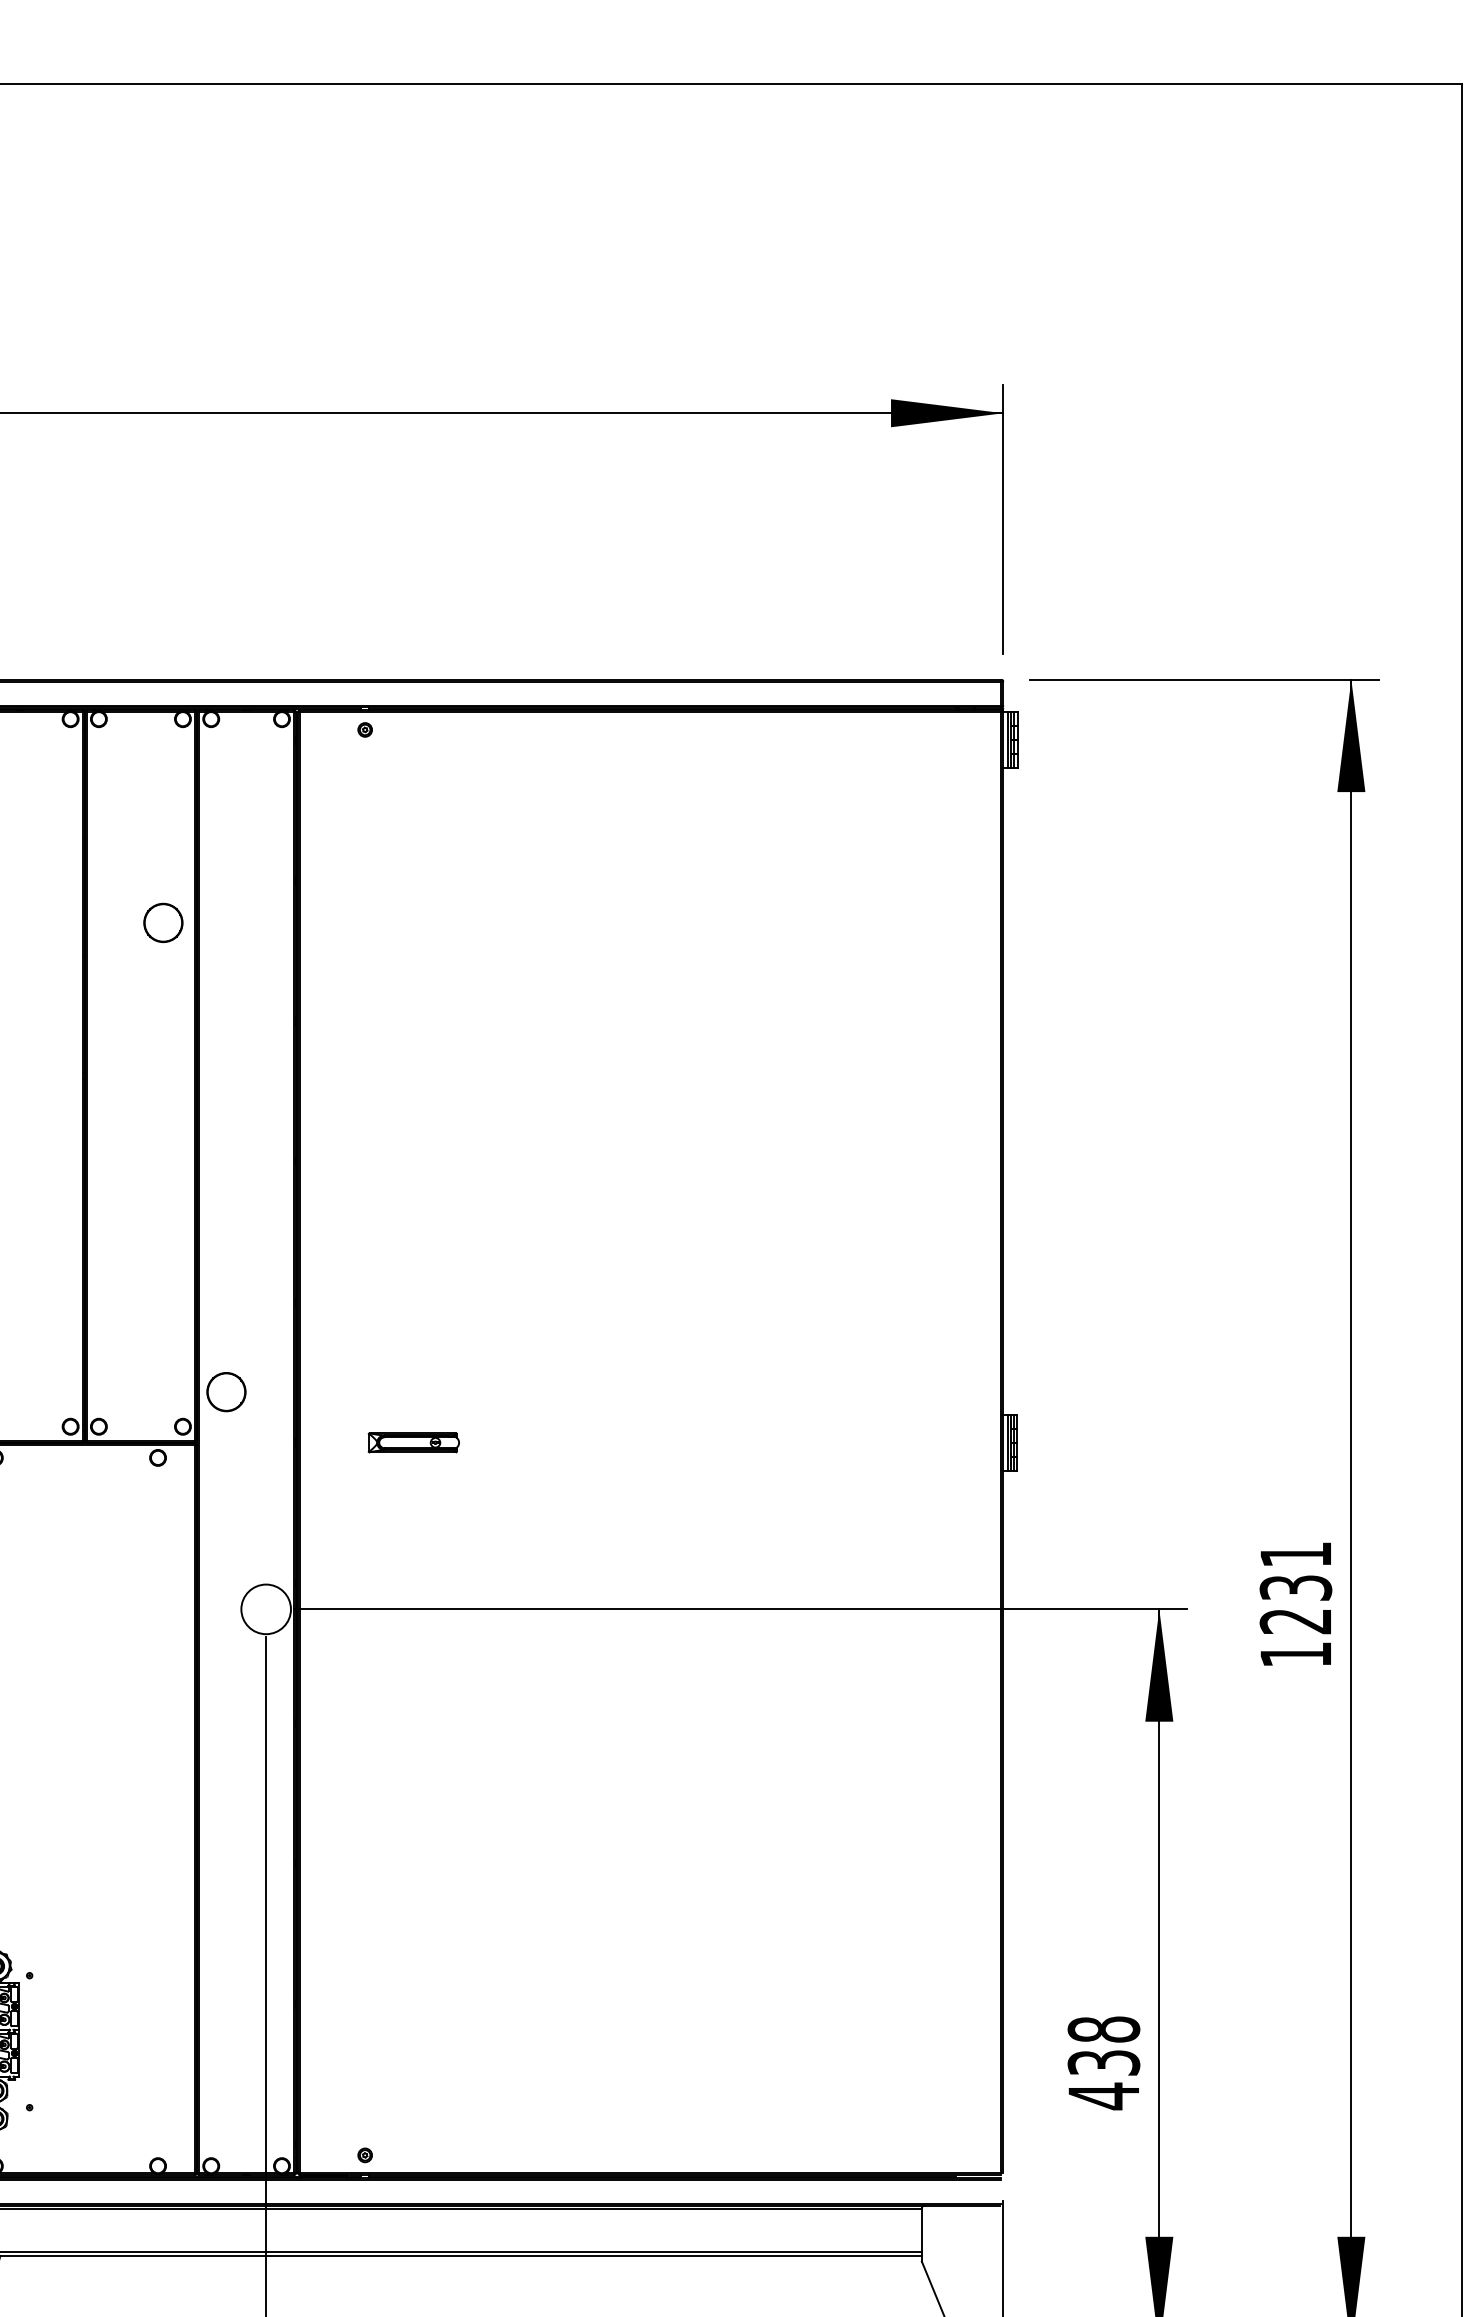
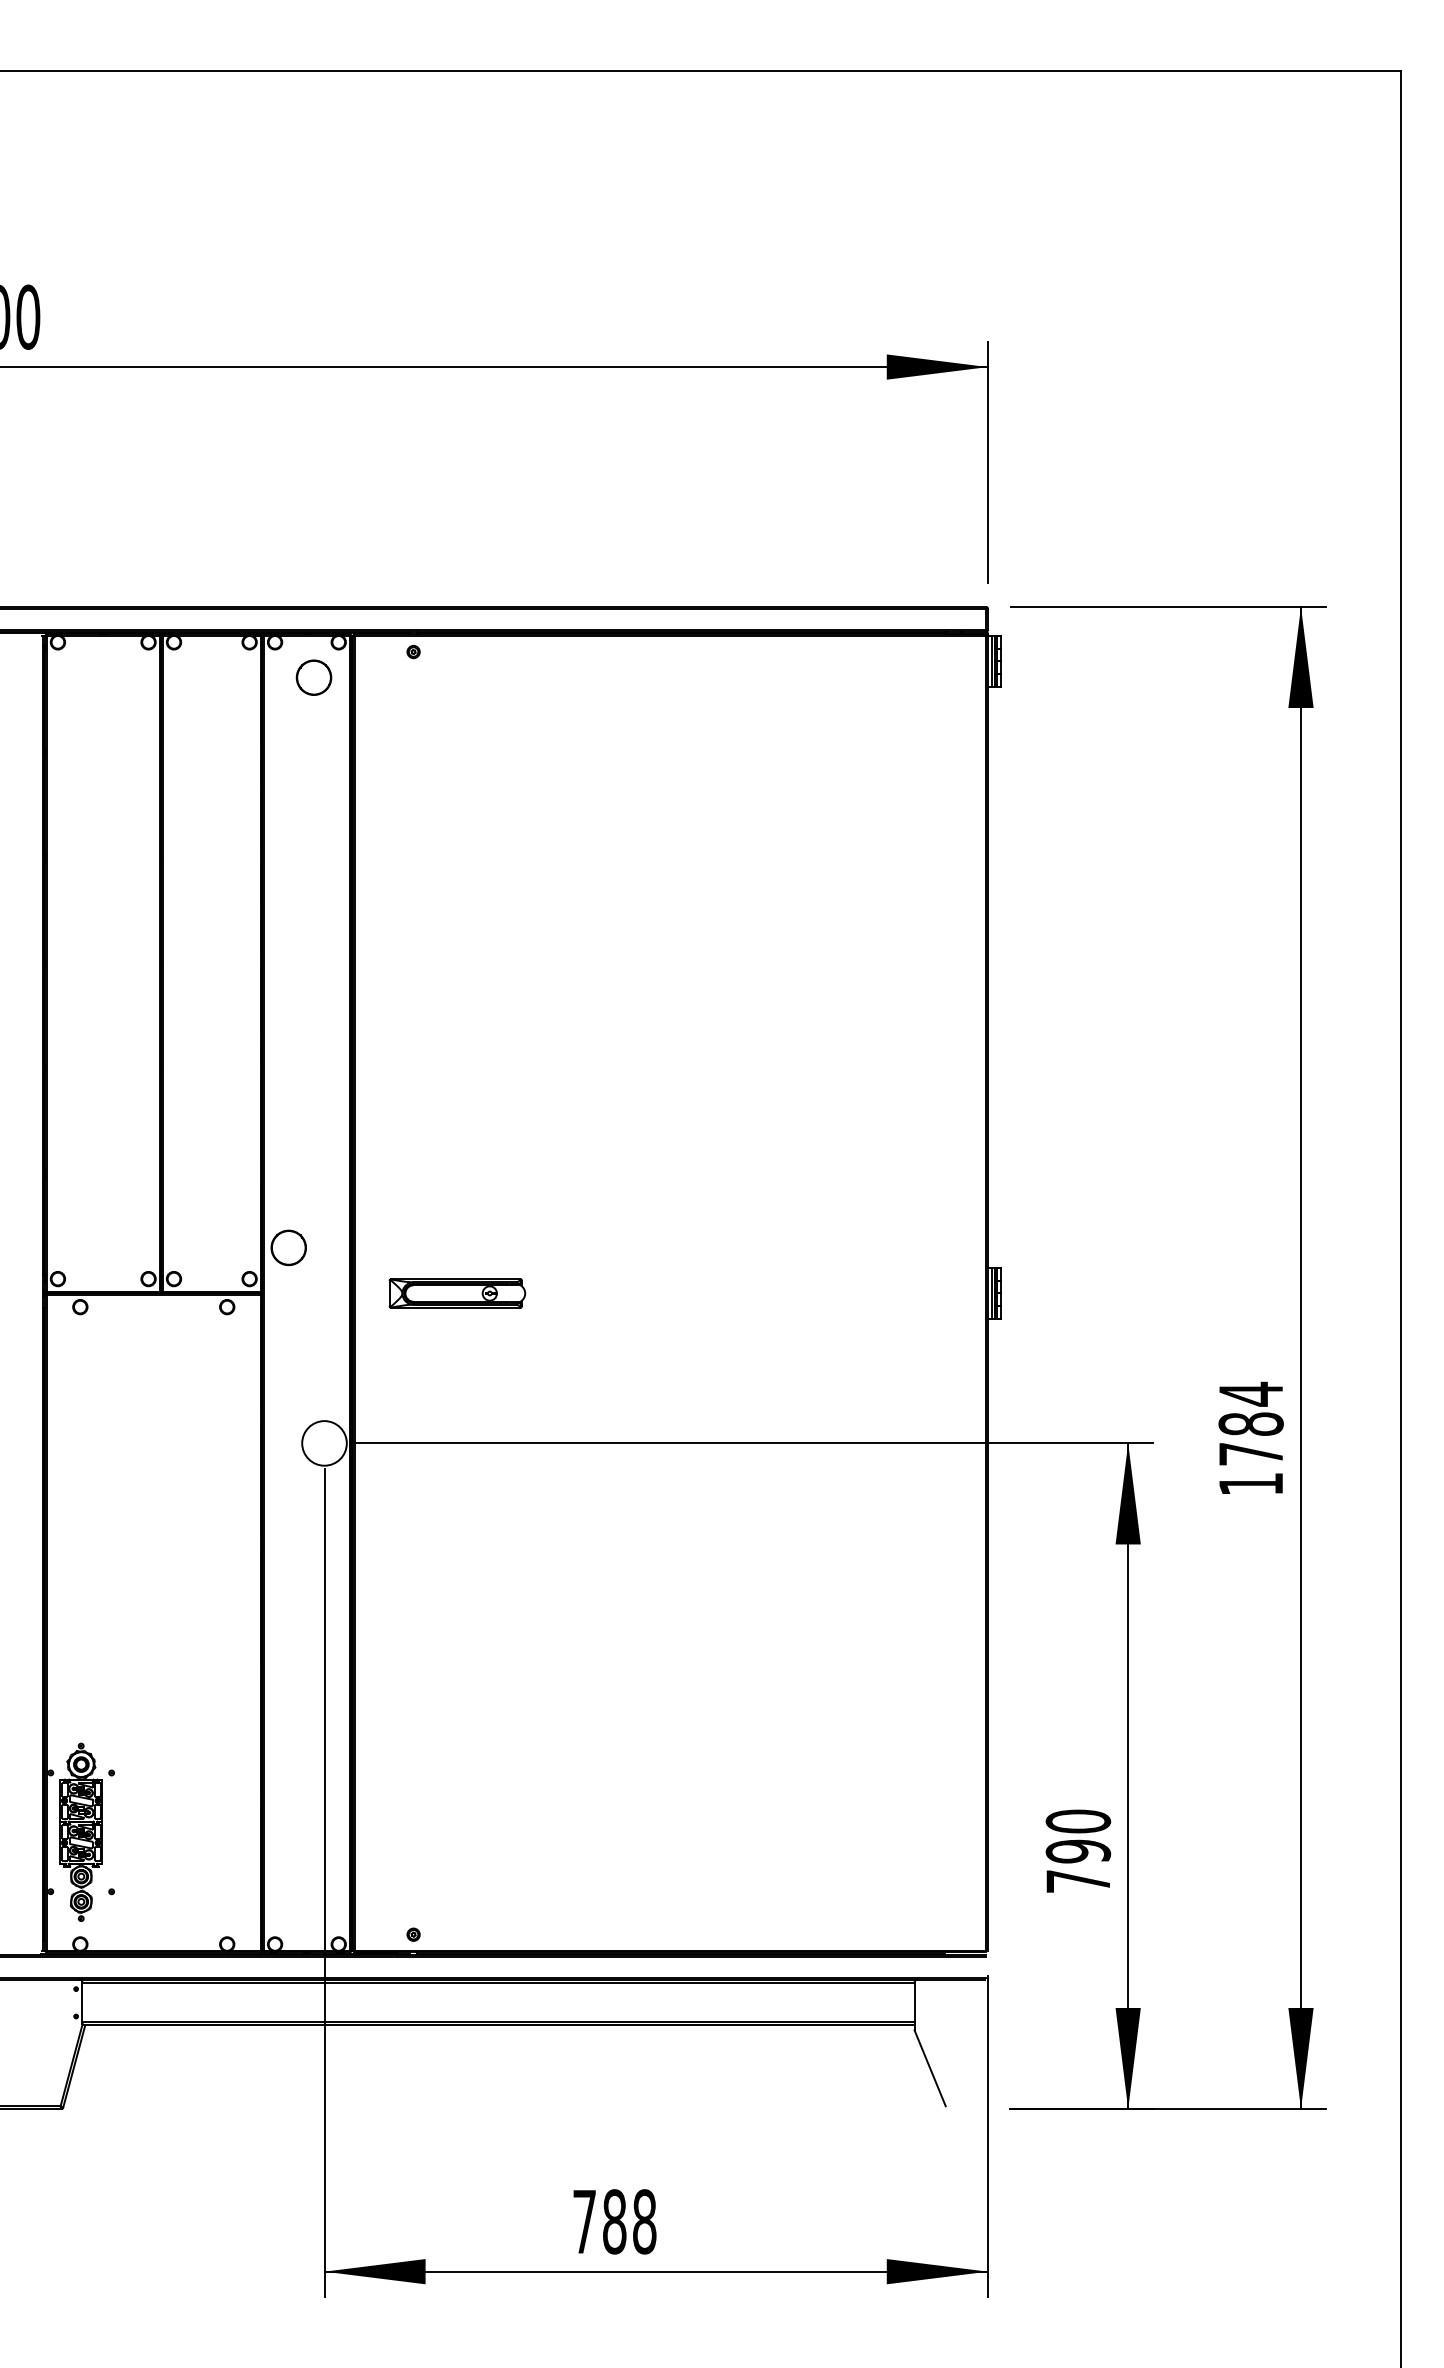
part: (162, 922) -> (313, 677), moved
part: (413, 1442) -> (457, 1293), size x1.67
text: (1295, 1587) -> (1250, 1423), 1231 -> 1784
text: (1102, 2062) -> (1077, 1851), 438 -> 790

